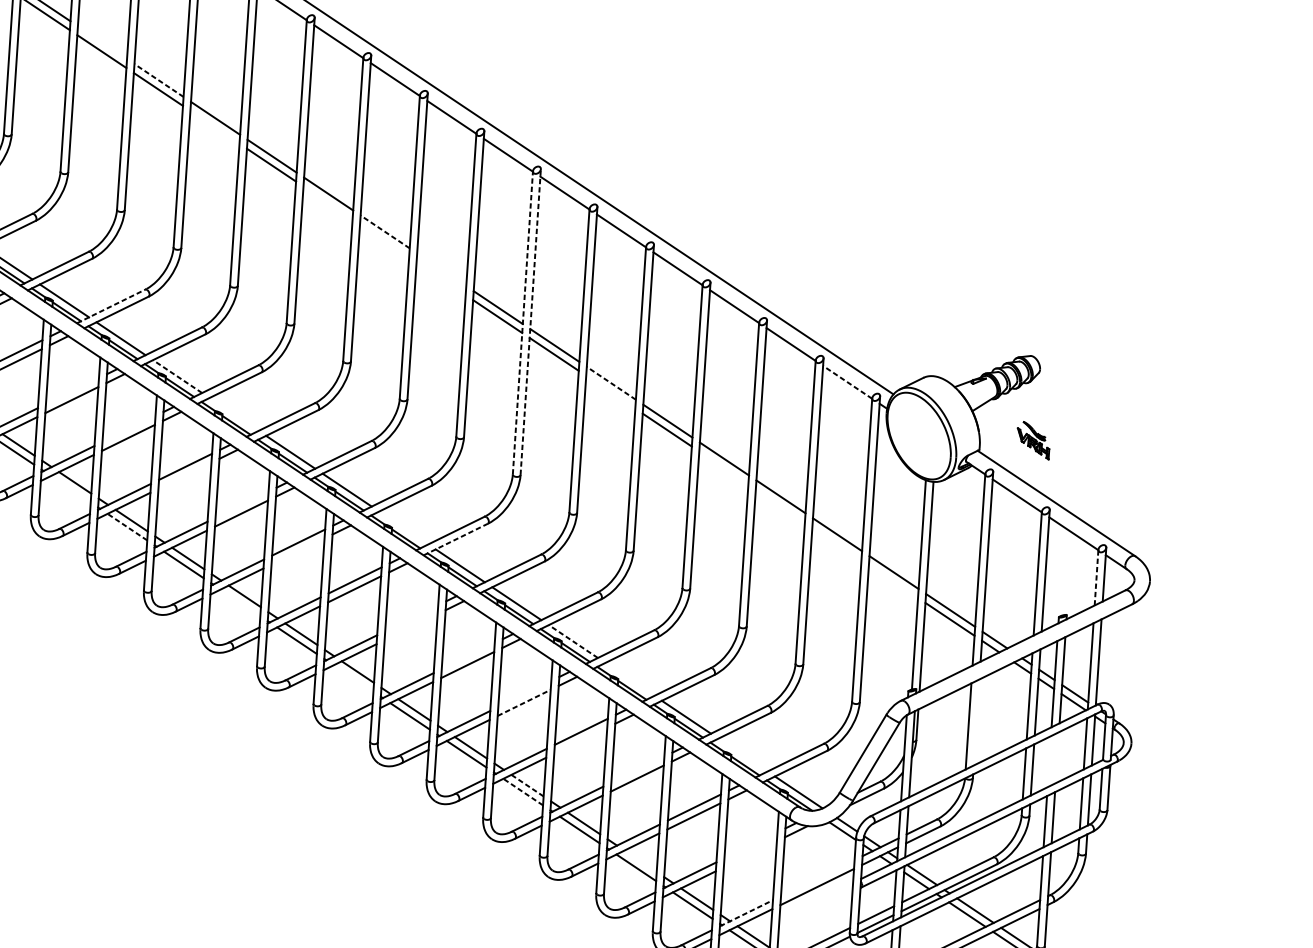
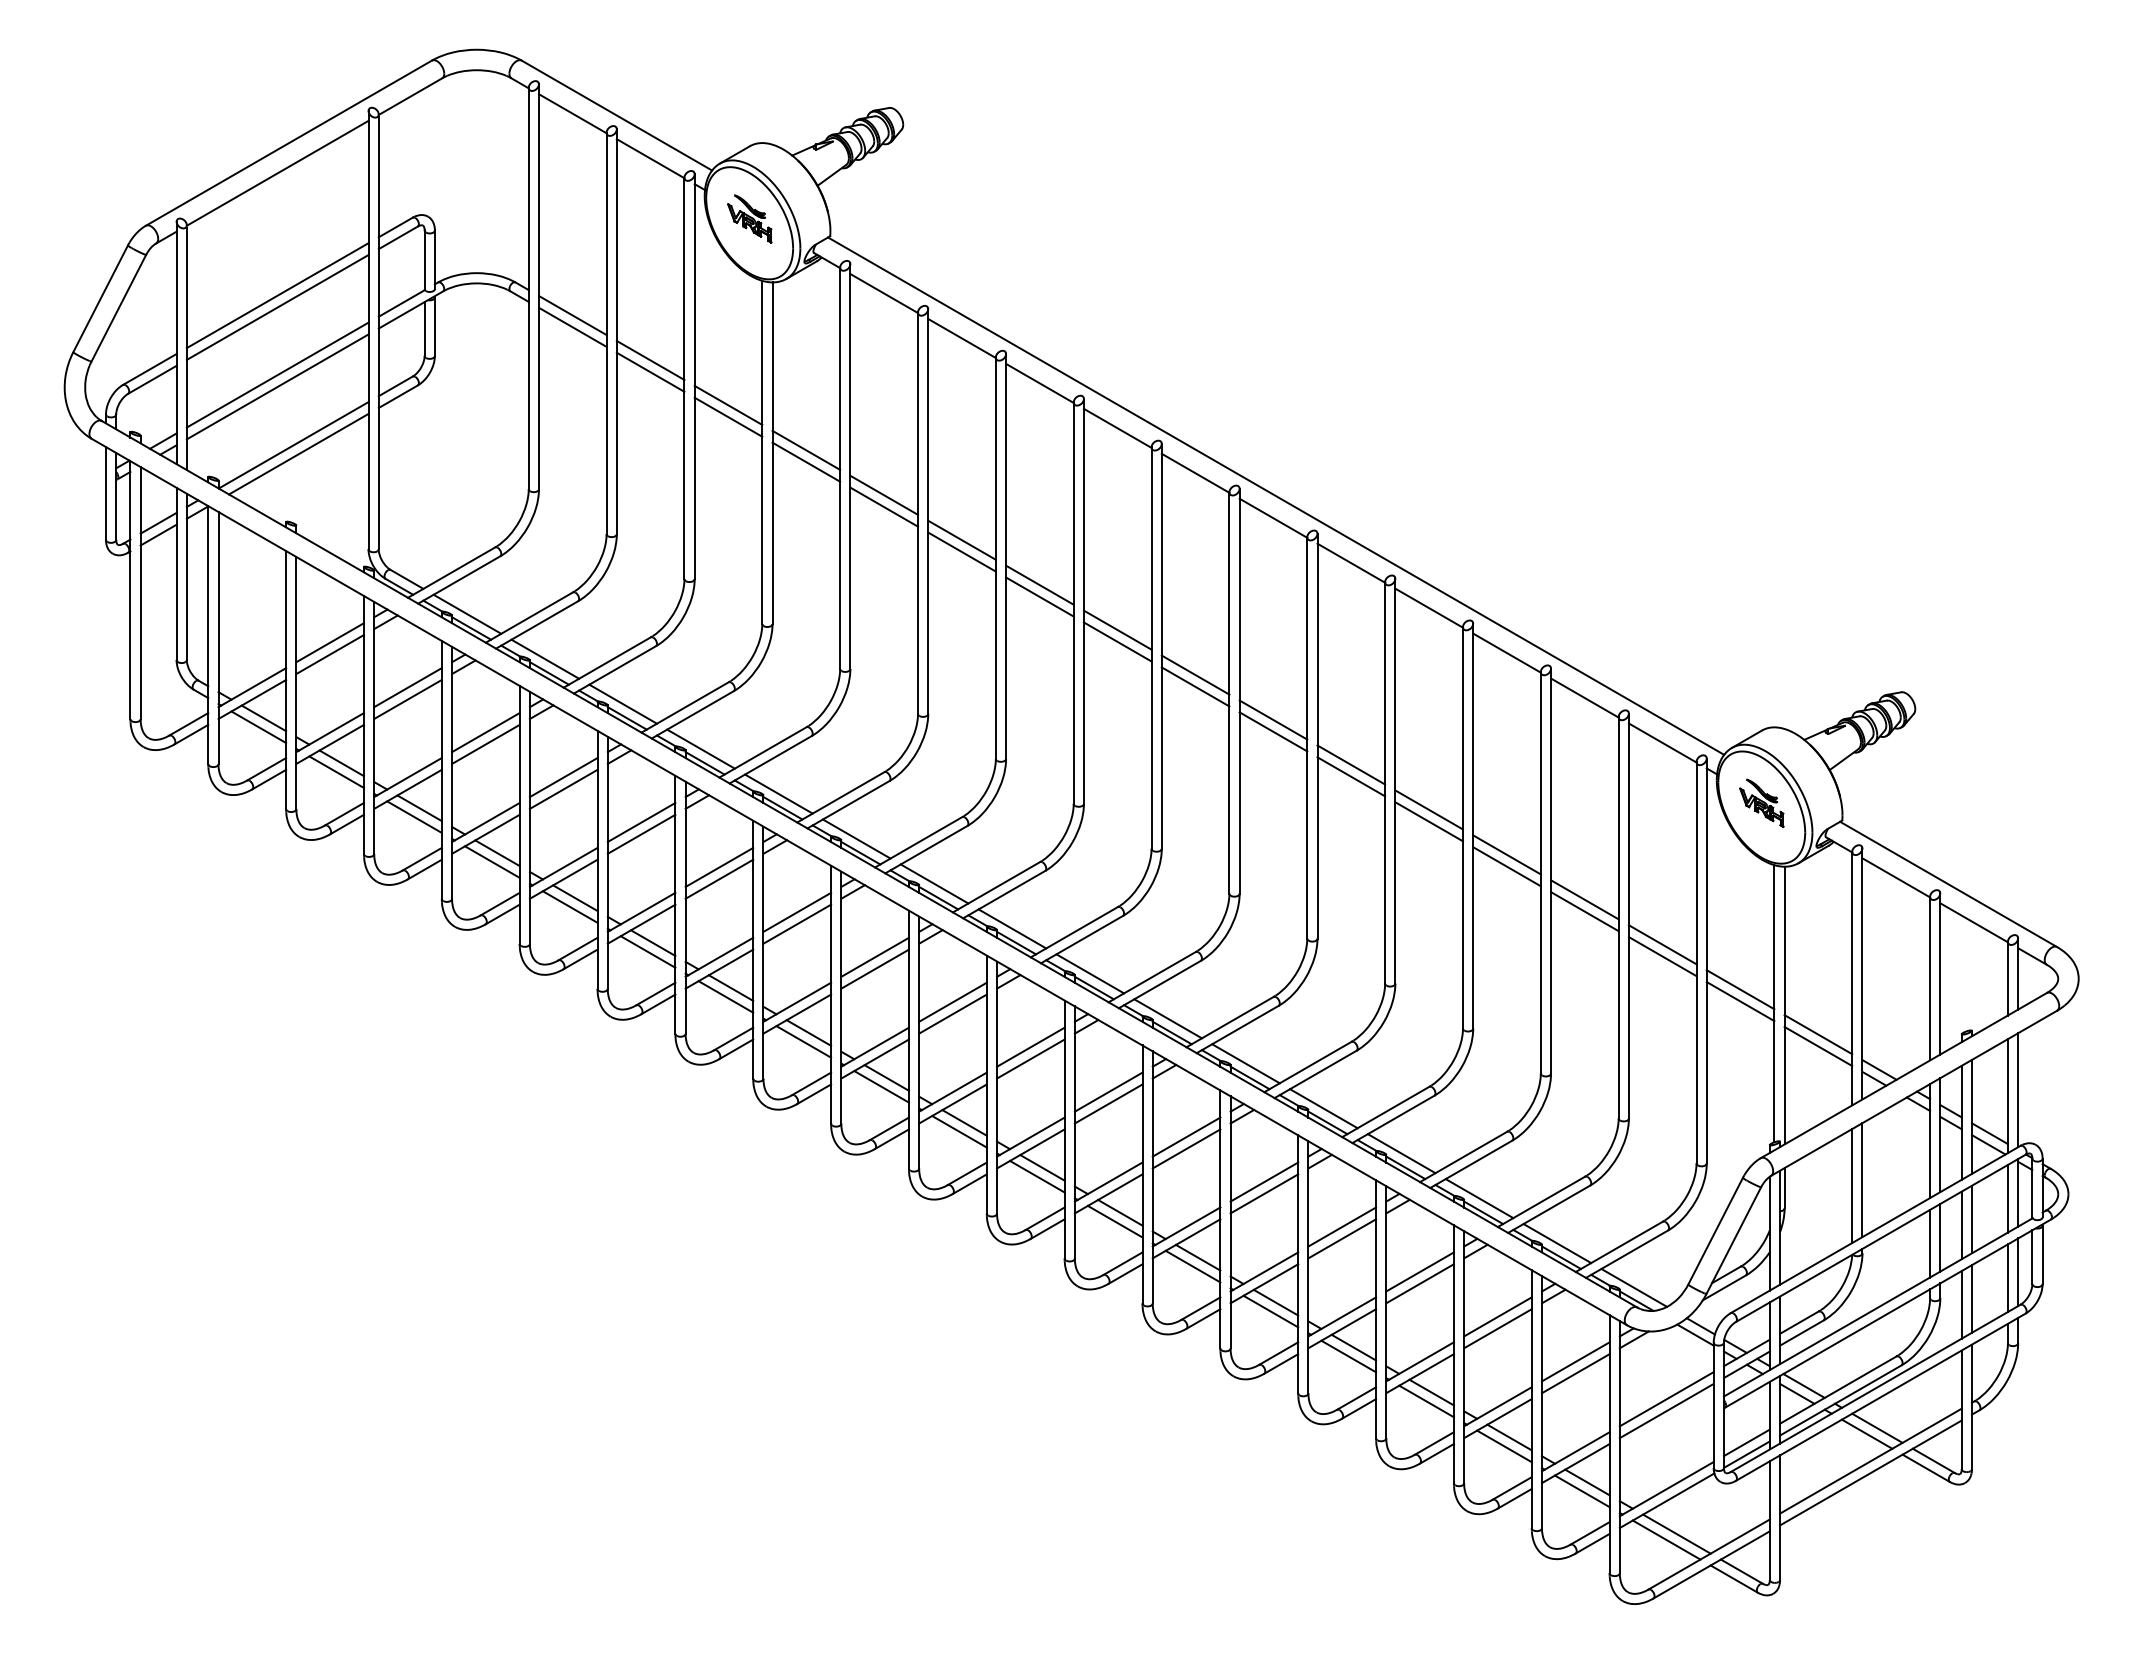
line: (102, 41) -> (650, 359), added
line: (159, 80) -> (728, 405), dashed -> solid
line: (215, 126) -> (806, 461), added
line: (327, 202) -> (961, 551), added
line: (384, 231) -> (1039, 584), dashed -> solid
line: (384, 240) -> (1039, 596), added
line: (441, 269) -> (1117, 629), added
line: (440, 278) -> (1117, 641), added
line: (111, 306) -> (685, 707), dashed -> solid
line: (530, 321) -> (1239, 690), dashed -> solid
line: (523, 322) -> (1229, 692), dashed -> solid
line: (177, 376) -> (778, 793), dashed -> solid
line: (847, 381) -> (1662, 742), dashed -> solid
line: (610, 382) -> (1350, 764), dashed -> solid
line: (72, 391) -> (641, 822), added
line: (610, 392) -> (1351, 776), added
line: (233, 414) -> (856, 838), added
line: (129, 428) -> (719, 866), added
part: (1033, 439) -> (1761, 802), moved
line: (723, 467) -> (1506, 866), added
line: (185, 475) -> (797, 923), added
line: (70, 488) -> (647, 951), added
line: (241, 504) -> (874, 956), added
line: (780, 505) -> (1584, 911), added
line: (127, 526) -> (725, 996), dashed -> solid
line: (403, 527) -> (1090, 973), added
line: (456, 539) -> (1160, 984), dashed -> solid
line: (836, 543) -> (1662, 956), added
line: (297, 551) -> (952, 1013), added
line: (1096, 577) -> (2007, 978), dashed -> solid
line: (893, 581) -> (1740, 1001), added
line: (240, 602) -> (881, 1086), added
line: (411, 617) -> (1108, 1091), added
line: (411, 626) -> (1108, 1103), added
line: (573, 641) -> (1323, 1108), dashed -> solid
line: (468, 655) -> (1186, 1136), added
line: (353, 678) -> (1037, 1176), added
line: (629, 679) -> (1401, 1153), added
line: (524, 693) -> (1264, 1181), added
line: (524, 702) -> (1264, 1193), dashed -> solid
line: (976, 722) -> (1862, 1180), added
line: (580, 740) -> (1342, 1238), added
line: (743, 755) -> (1557, 1243), added
line: (1057, 757) -> (1972, 1219), added
line: (1049, 761) -> (1961, 1225), added
line: (637, 769) -> (1419, 1271), added
line: (527, 785) -> (1276, 1302), dashed -> solid
line: (522, 792) -> (1270, 1311), dashed -> solid
line: (750, 845) -> (1575, 1361), added
line: (750, 854) -> (1575, 1373), added
line: (640, 861) -> (1431, 1392), added
line: (817, 878) -> (1666, 1399), added
line: (747, 913) -> (1576, 1451), dashed -> solid

